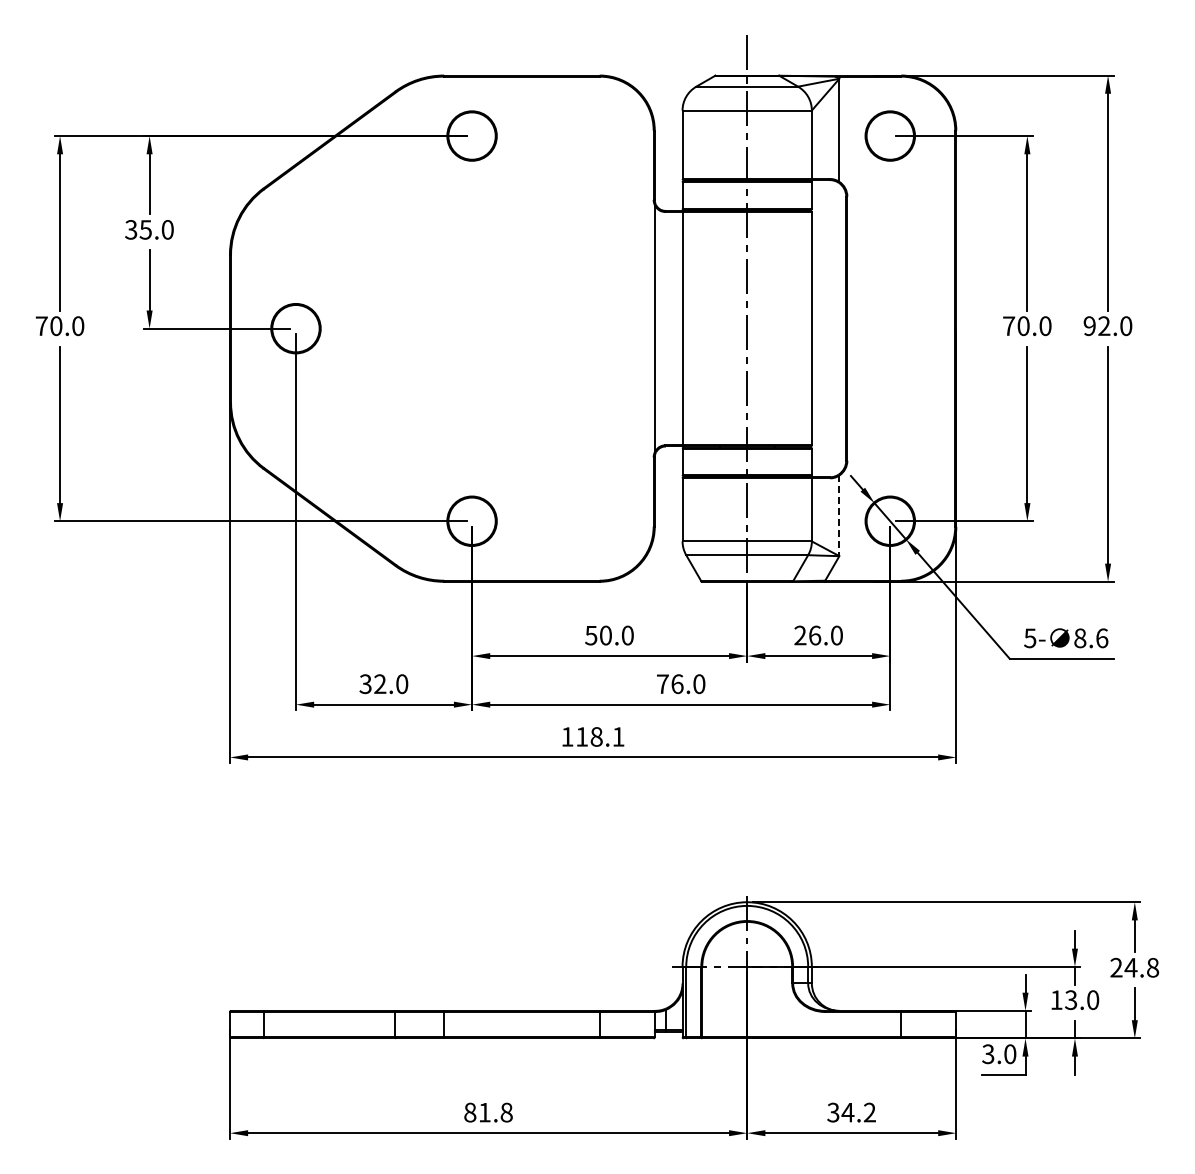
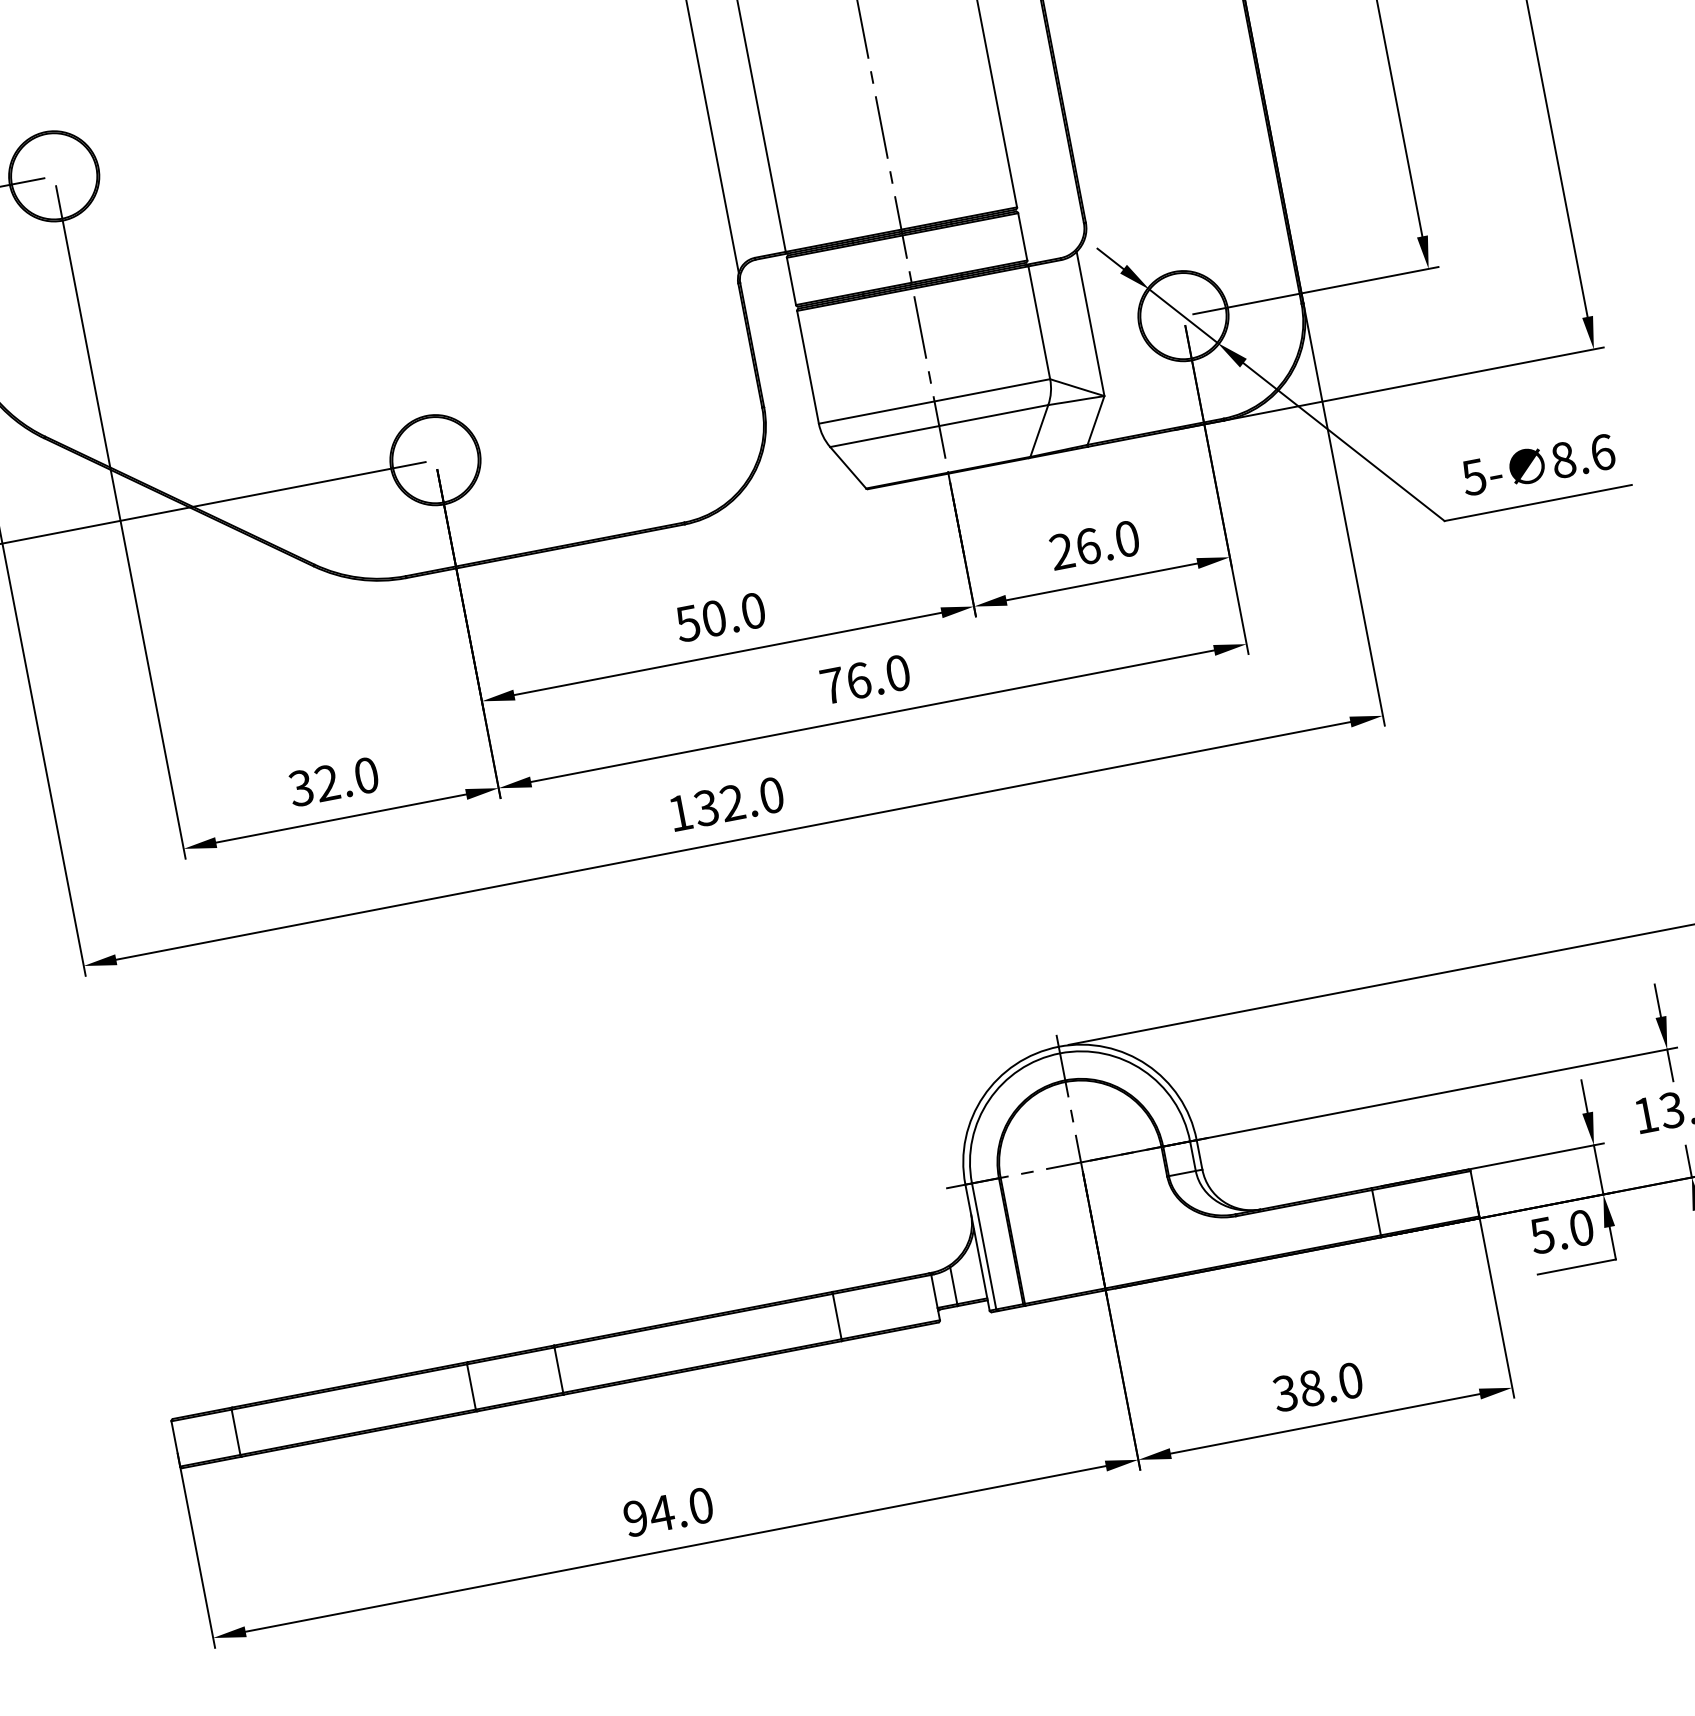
line: (839, 516) -> (1090, 325), dashed -> solid
text: (599, 736) -> (737, 801), 118.1 -> 132.0
text: (988, 1053) -> (1542, 1234), 3.0 -> 5.0
text: (488, 1112) -> (668, 1511), 81.8 -> 94.0
text: (858, 1112) -> (1330, 1384), 34.2 -> 38.0

